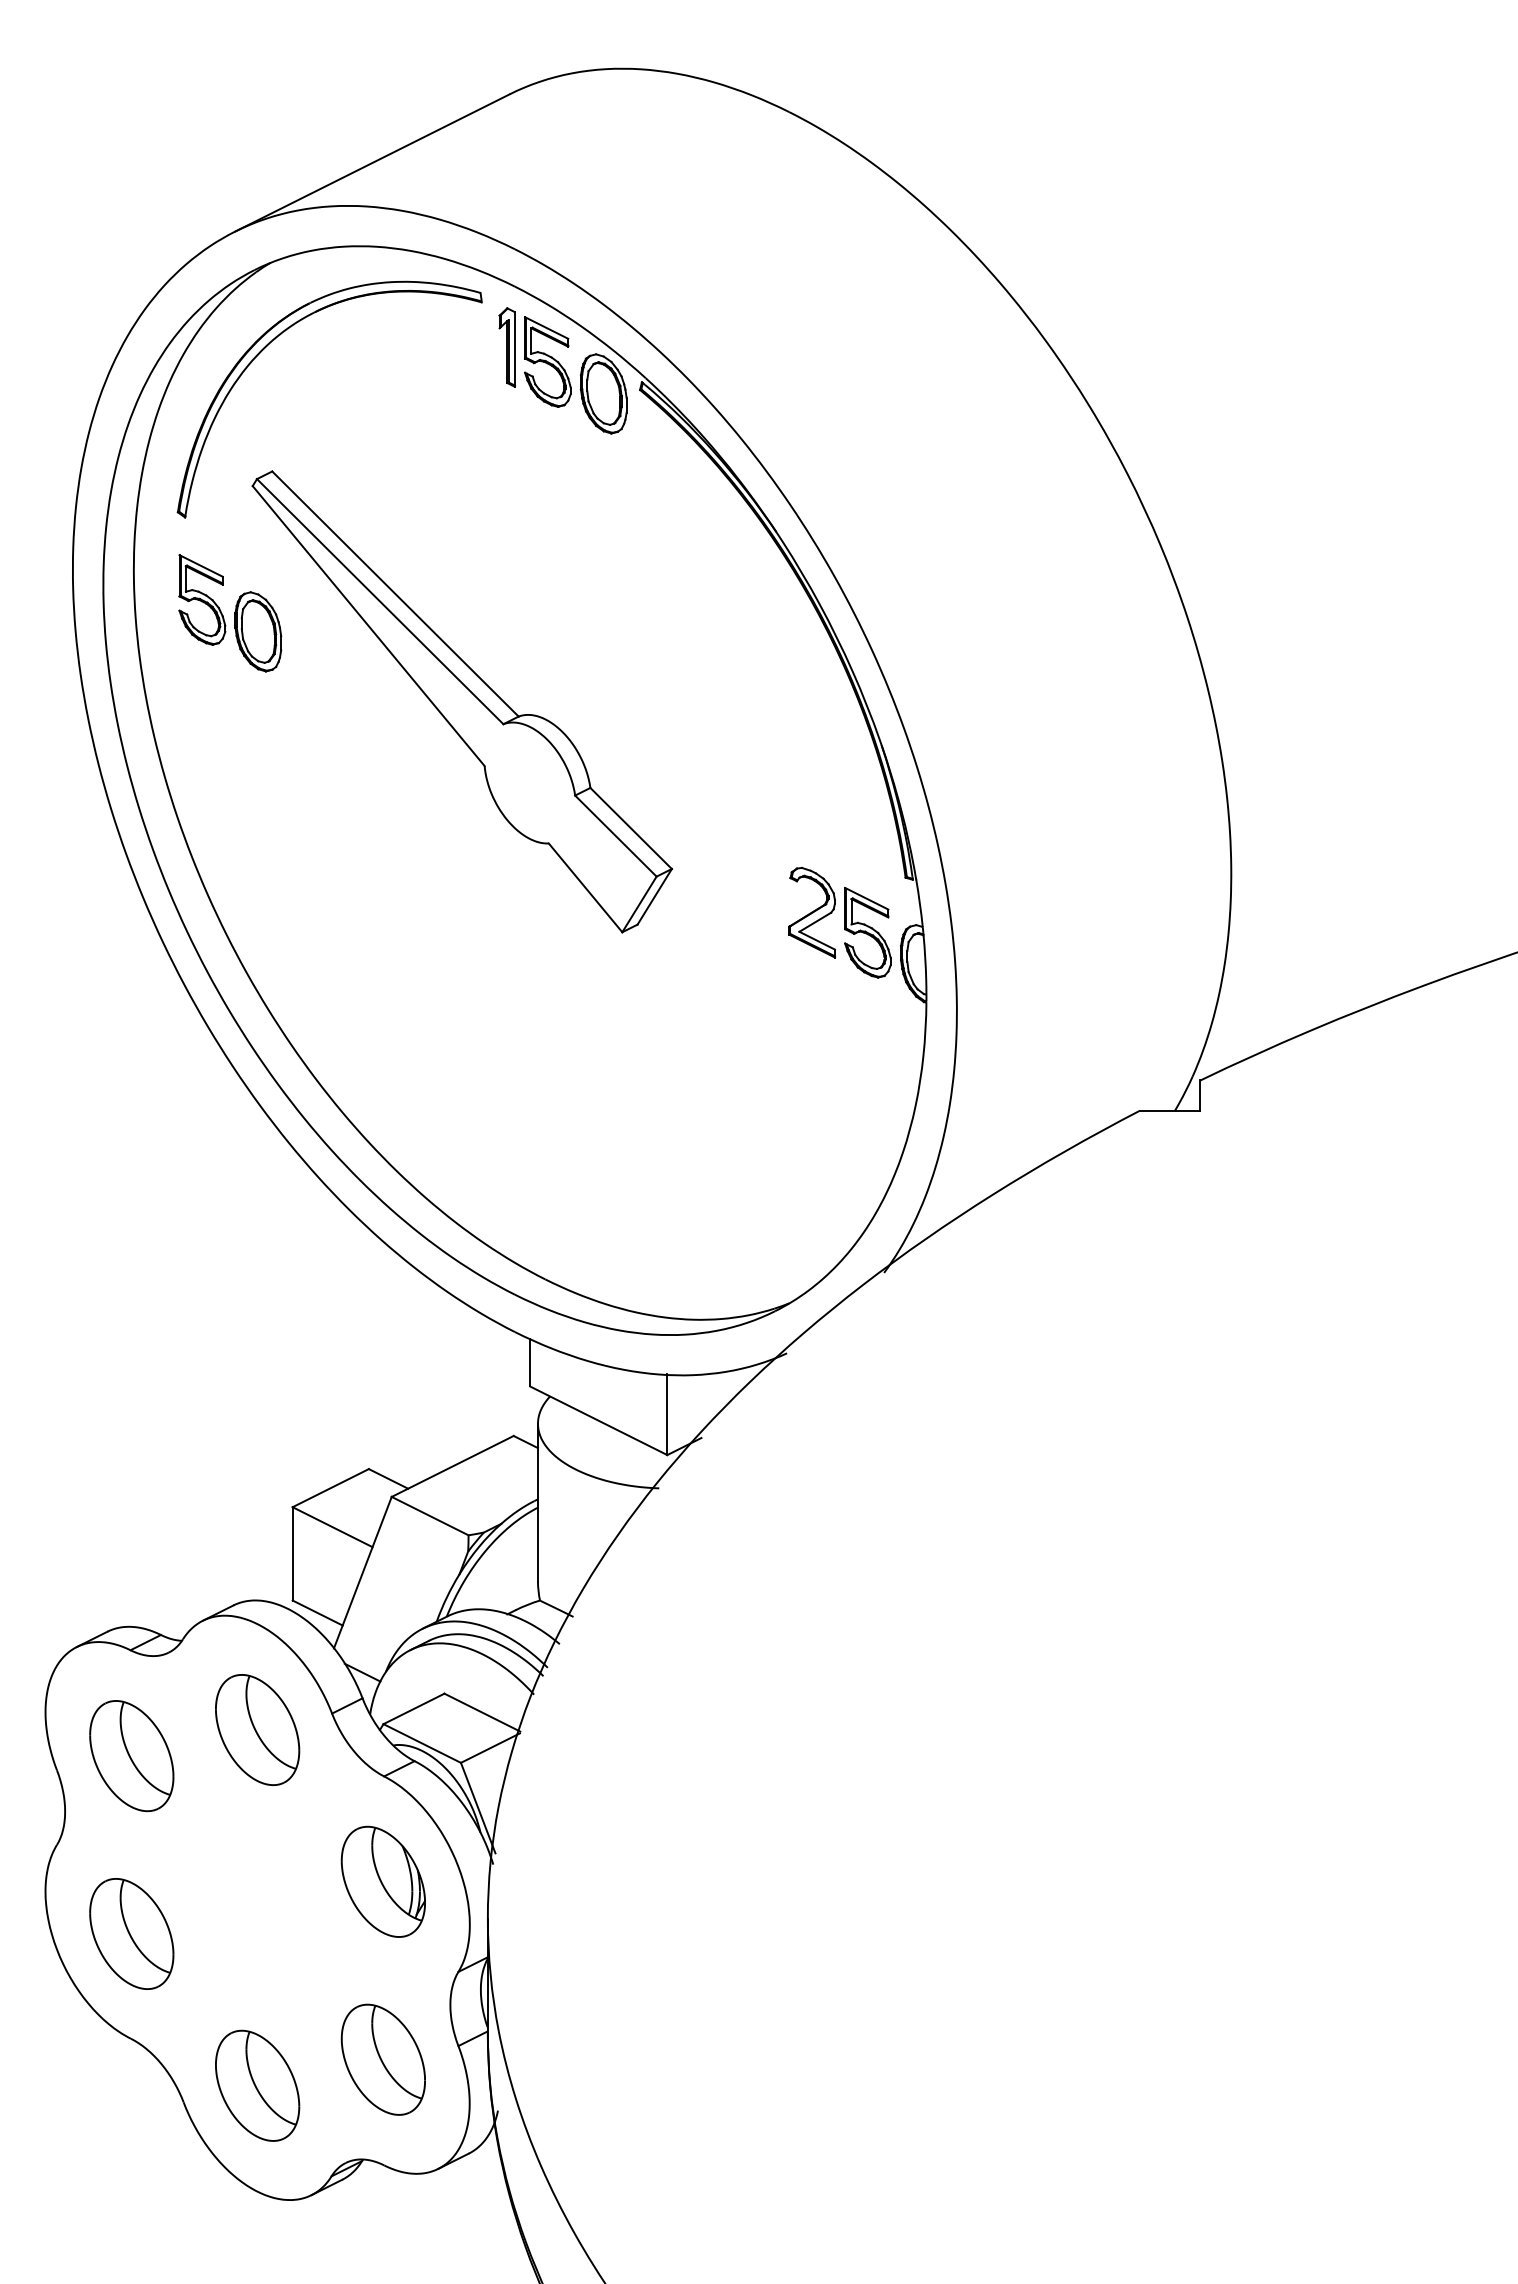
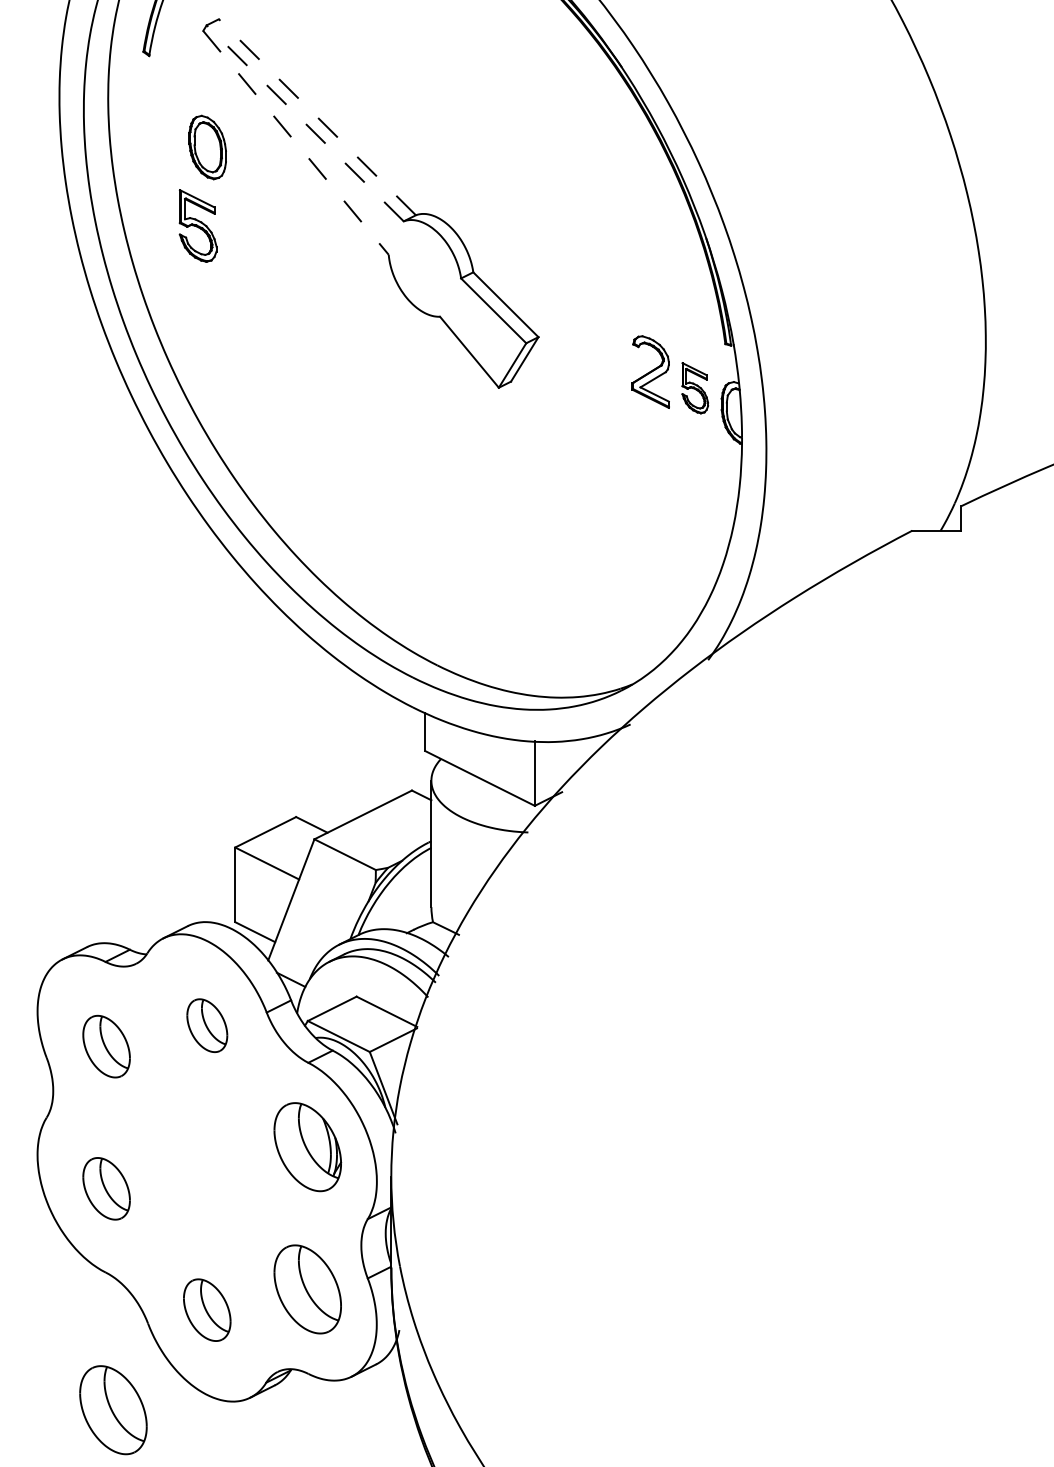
line: (395, 594) -> (317, 117), solid -> dashed
part: (202, 599) -> (198, 225), moved
line: (380, 601) -> (305, 123), solid -> dashed
line: (368, 626) -> (295, 143), solid -> dashed
part: (867, 932) -> (694, 387), size x0.7
part: (257, 1729) -> (207, 1025), size x0.6
part: (131, 1756) -> (106, 1046), size x0.7
part: (131, 1933) -> (106, 1188), size x0.7
part: (257, 2085) -> (207, 1309), size x0.7
part: (139, 2210) -> (112, 1409), added

